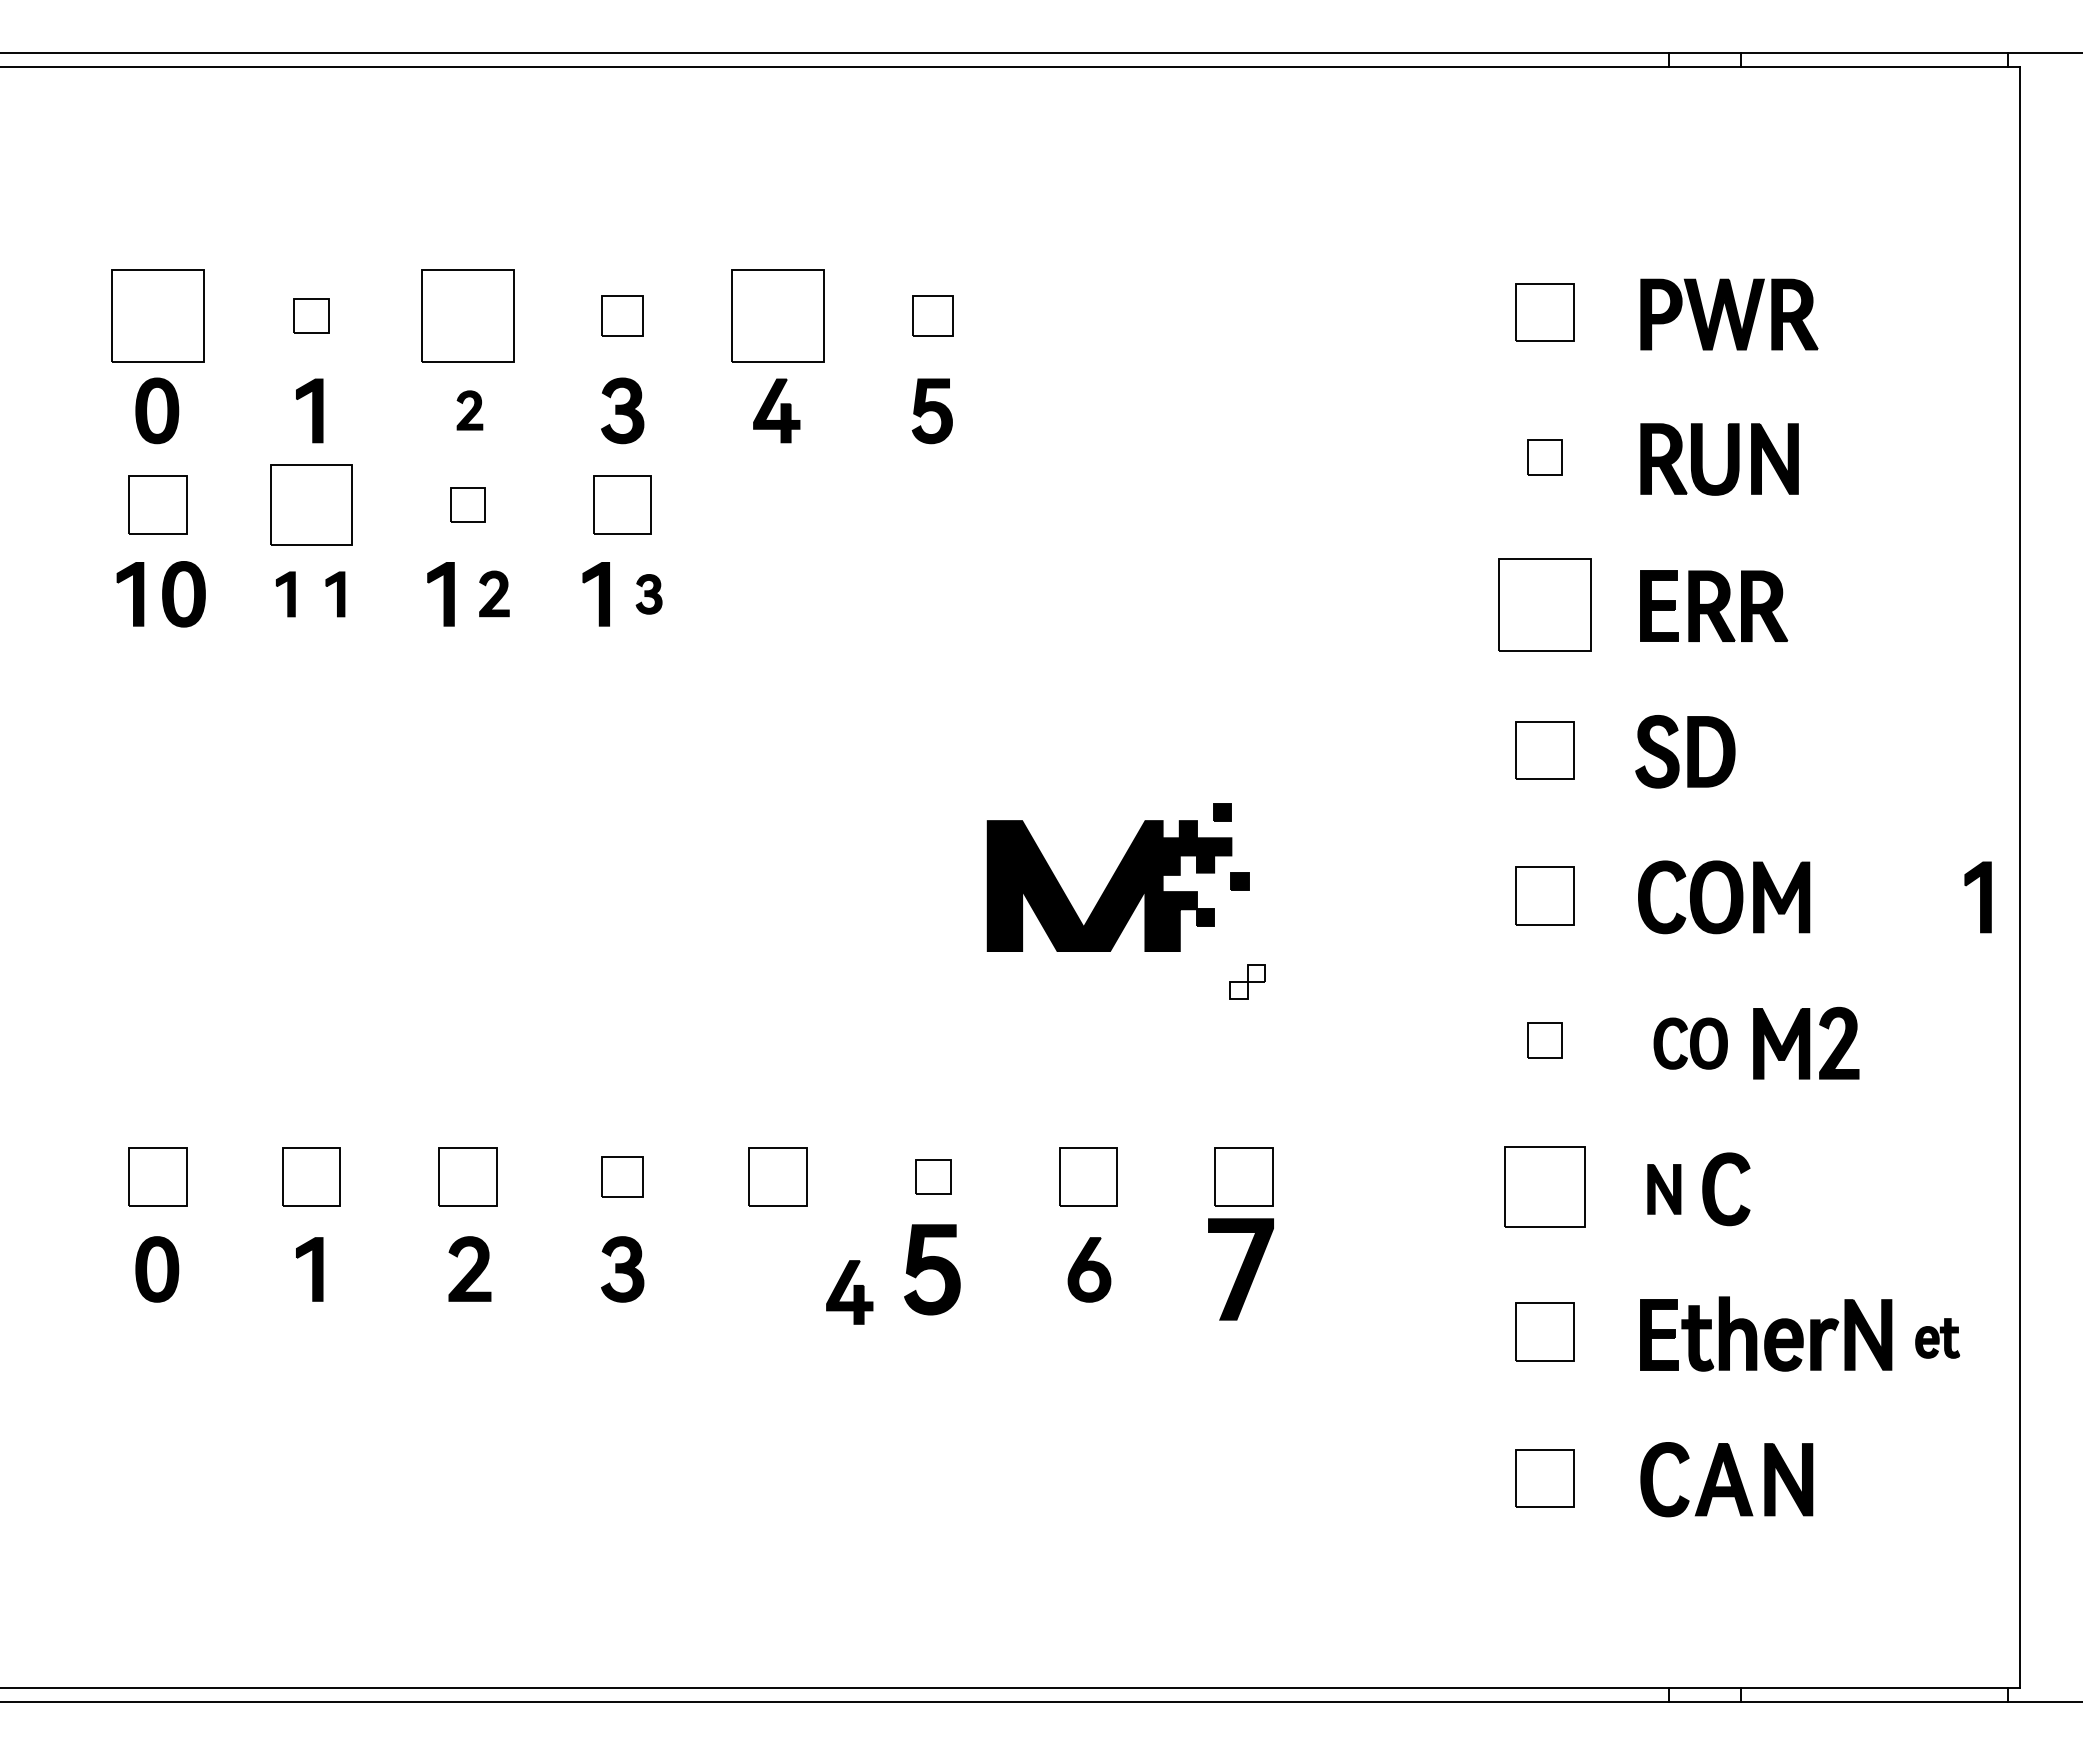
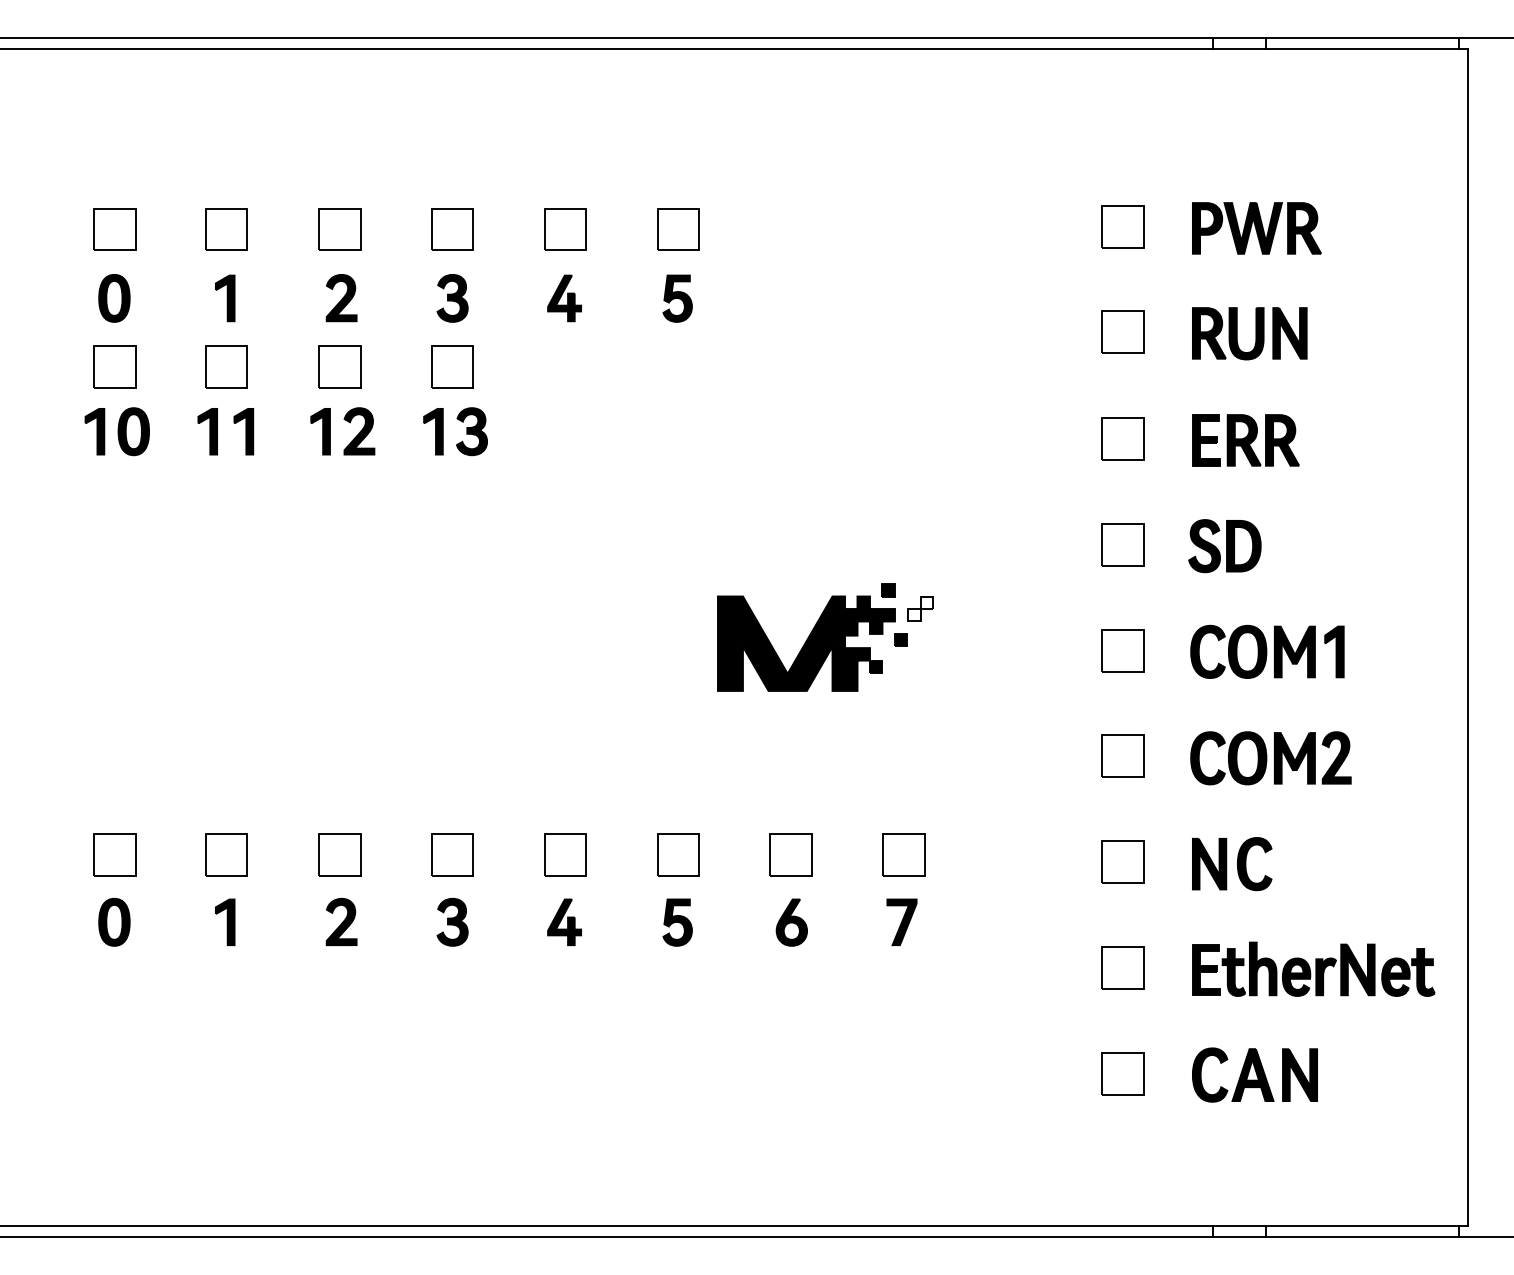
part: (157, 315) -> (114, 229), size x0.62
part: (311, 315) -> (226, 229), size x1.67
part: (467, 315) -> (339, 229), size x0.62
part: (622, 315) -> (452, 229), size x1.43
part: (777, 315) -> (565, 229), size x0.62
part: (933, 315) -> (678, 229), size x1.43
part: (469, 410) -> (341, 298), size x1.67
part: (1544, 457) -> (1122, 332), size x1.67
part: (311, 504) -> (226, 366), size x0.71
part: (467, 504) -> (339, 366), size x1.67
part: (494, 593) -> (359, 431), size x1.43
part: (285, 594) -> (207, 431), size x1.43
part: (335, 594) -> (243, 431), size x1.43
part: (648, 594) -> (471, 431), size x1.67
part: (1544, 604) -> (1122, 439), size x0.62
part: (1977, 897) -> (1333, 652), moved
part: (1247, 981) -> (920, 608), moved
part: (1544, 1040) -> (1122, 755), size x1.67
part: (1690, 1043) -> (1228, 758), size x1.43
part: (622, 1176) -> (452, 854), size x1.43
part: (933, 1176) -> (678, 854), size x1.67
part: (1544, 1186) -> (1122, 862), size x0.71
part: (1664, 1189) -> (1209, 864), size x1.43
part: (932, 1269) -> (677, 922), size x0.71
part: (1240, 1269) -> (901, 922), size x0.62
part: (849, 1292) -> (564, 922), moved
part: (1937, 1338) -> (1408, 972), size x1.67

